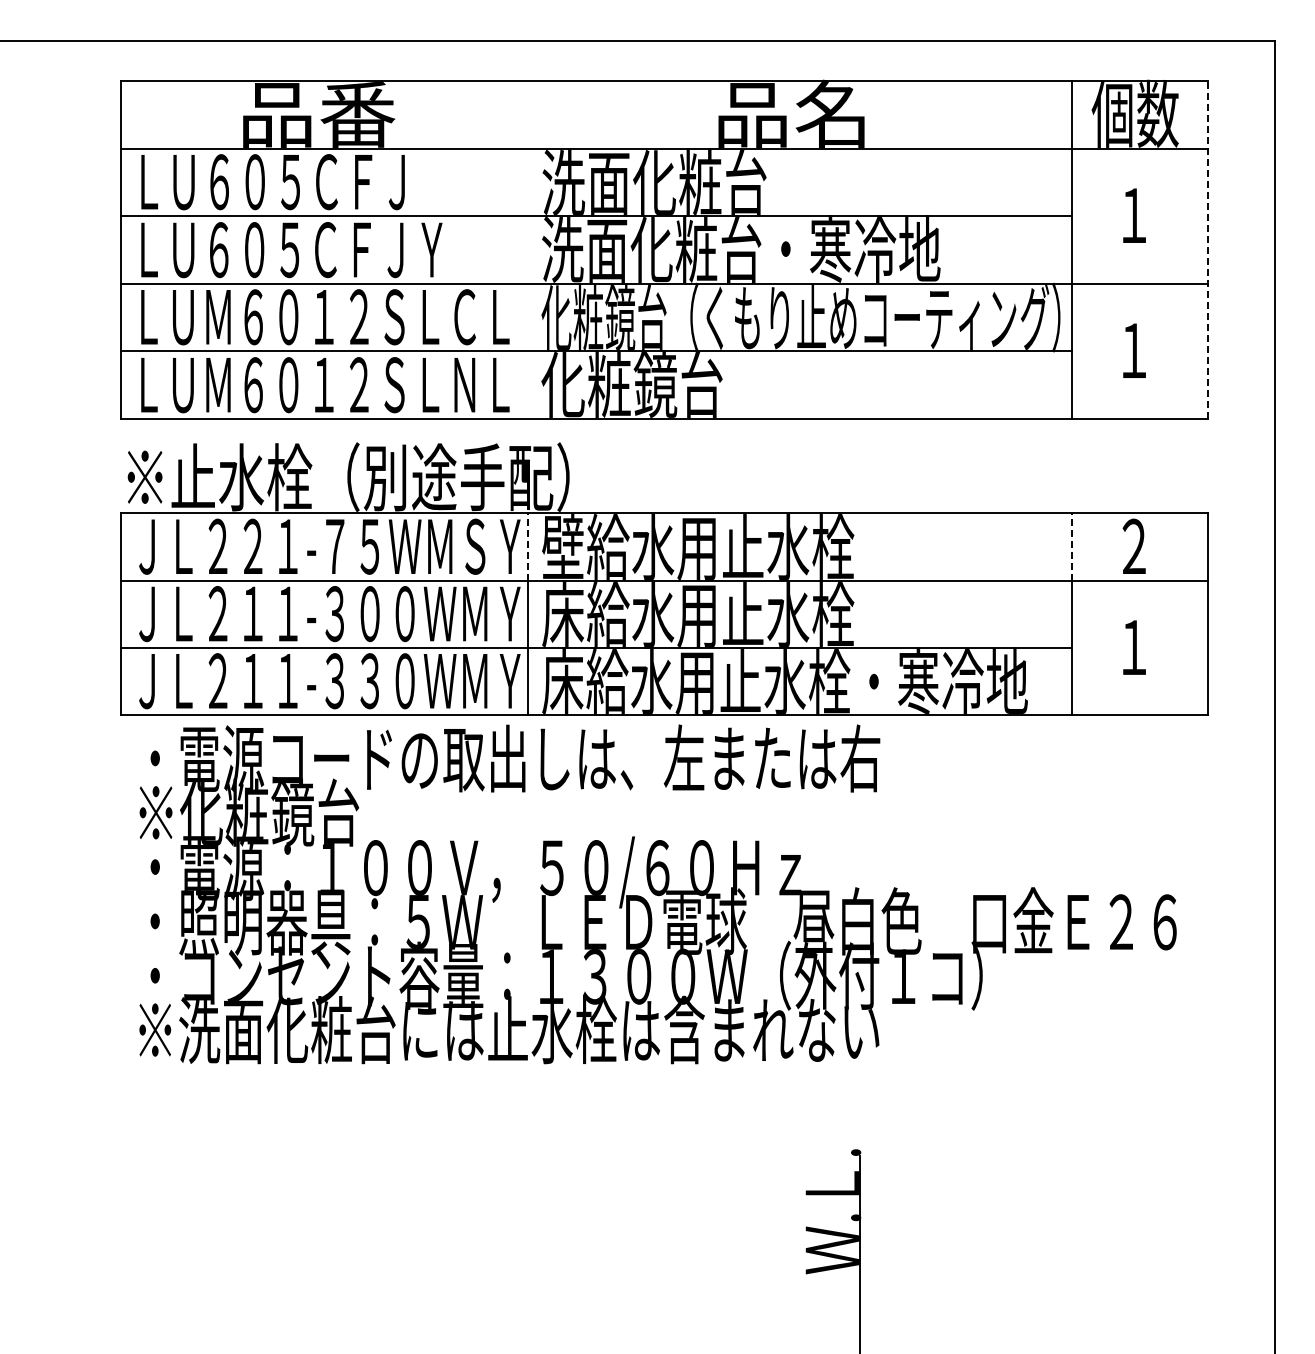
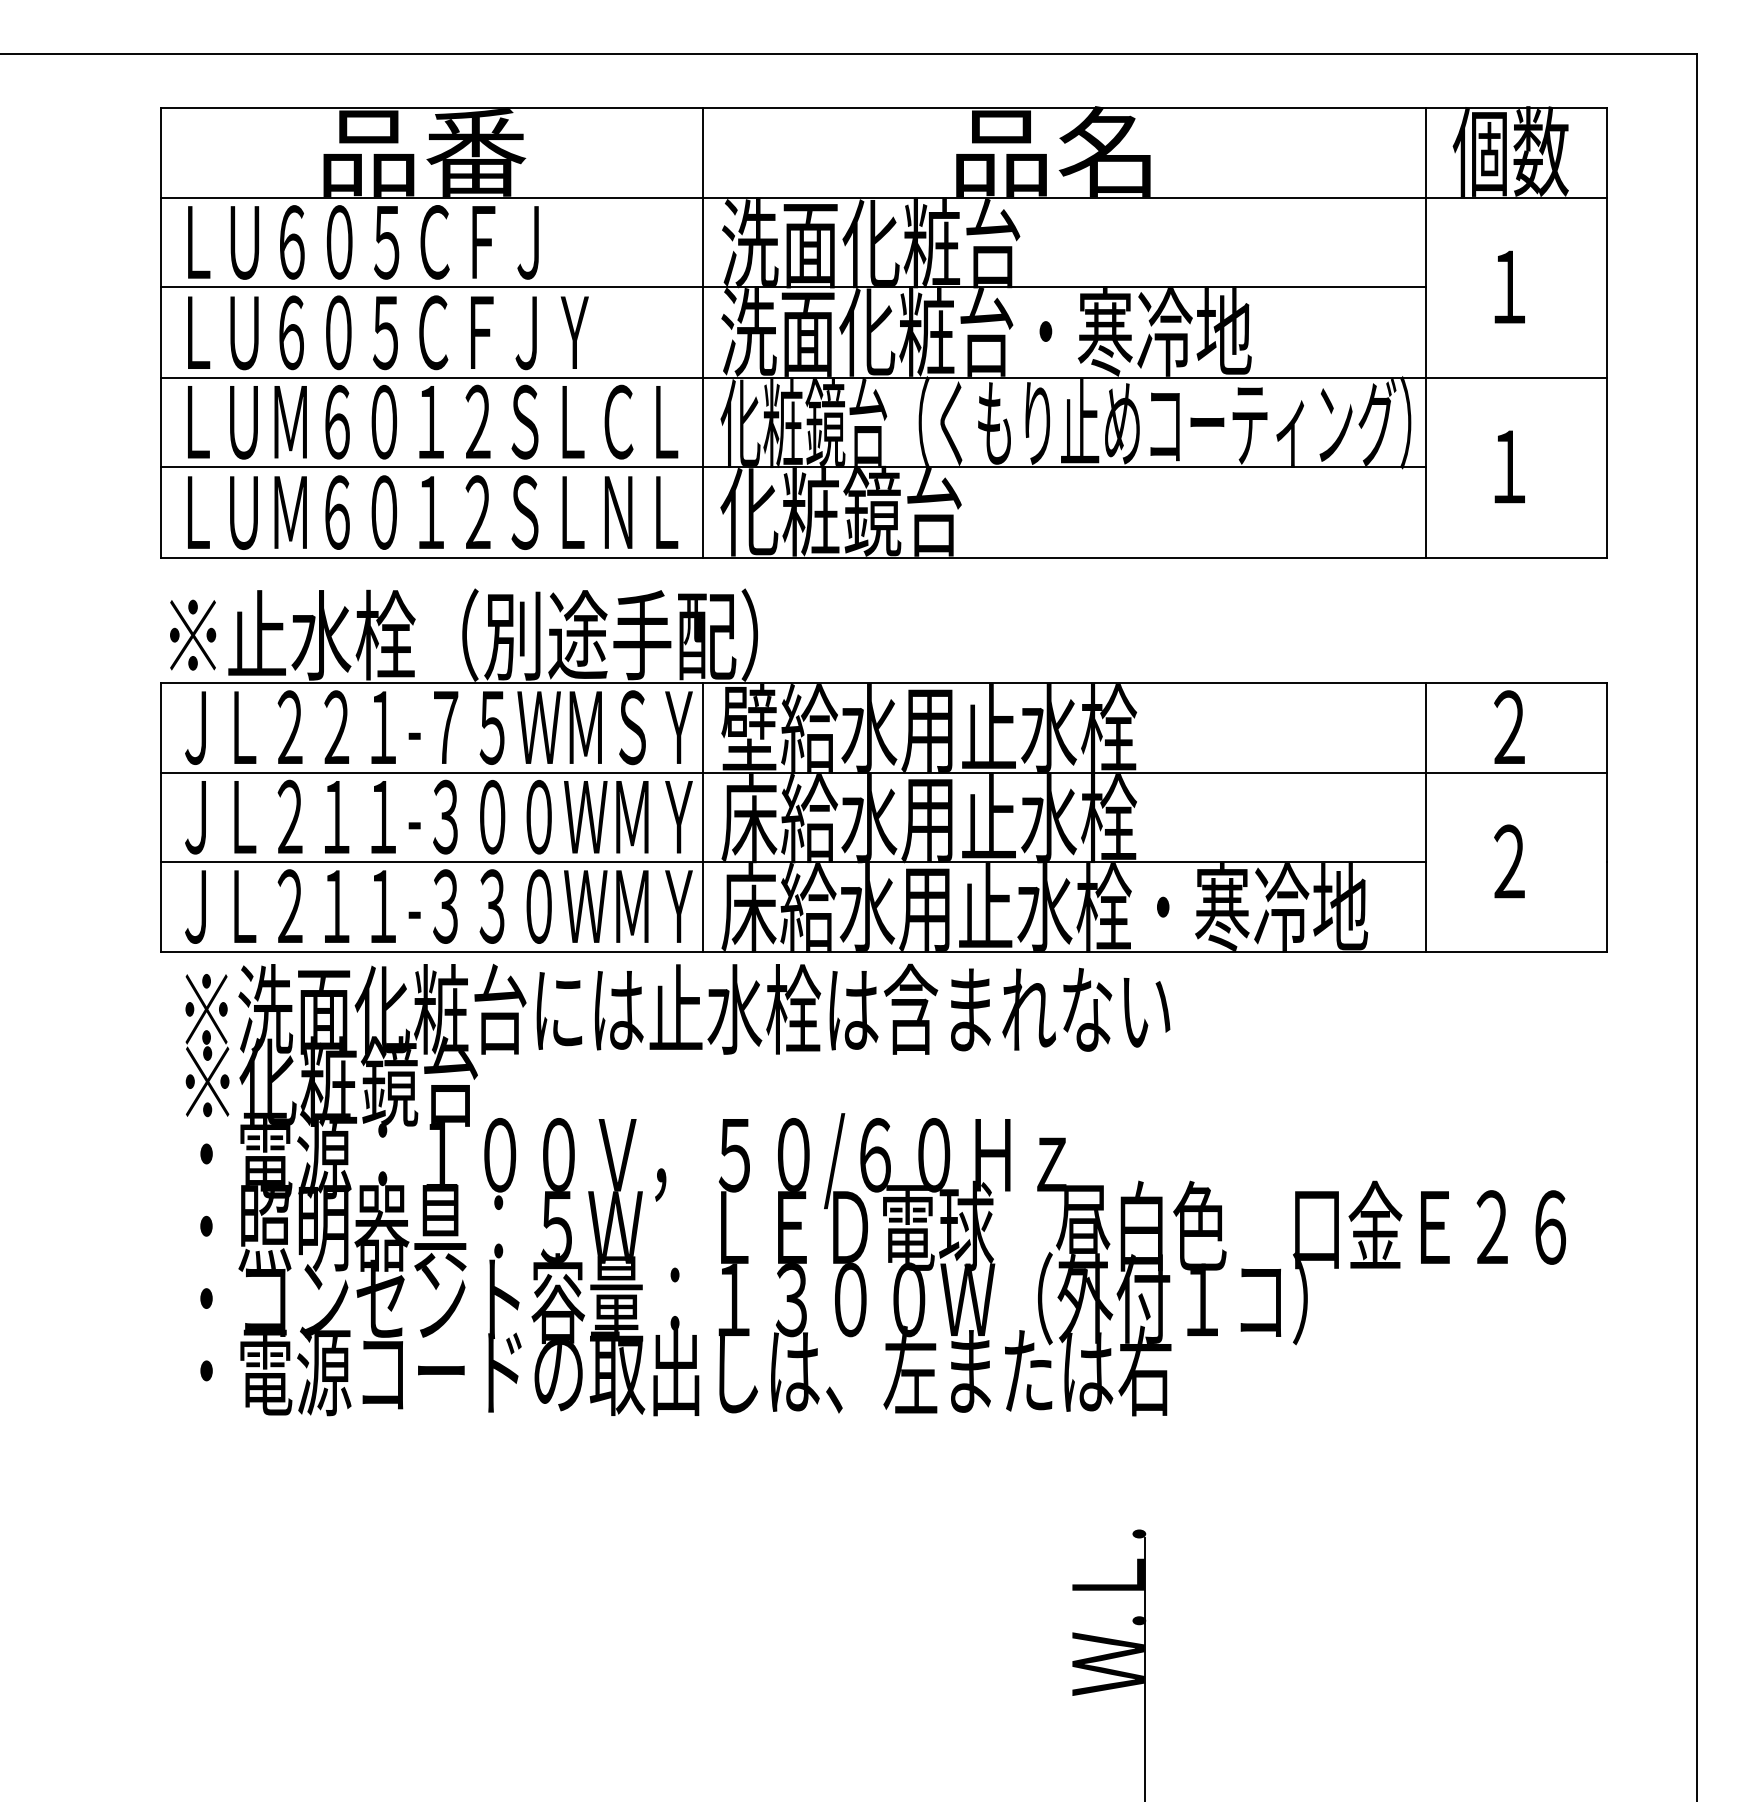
line: (528, 249) -> (703, 332), added
line: (1207, 250) -> (1606, 333), dashed -> solid
line: (528, 546) -> (703, 727), dashed -> solid
line: (1071, 546) -> (1425, 727), dashed -> solid
text: (1133, 646) -> (1508, 860), １ -> ２
text: (509, 758) -> (678, 1009), ・電源コードの取出しは、左または右 -> ※洗面化粧台には止水栓は含まれない
text: (509, 1029) -> (678, 1370), ※洗面化粧台には止水栓は含まれない -> ・電源コードの取出しは、左または右

